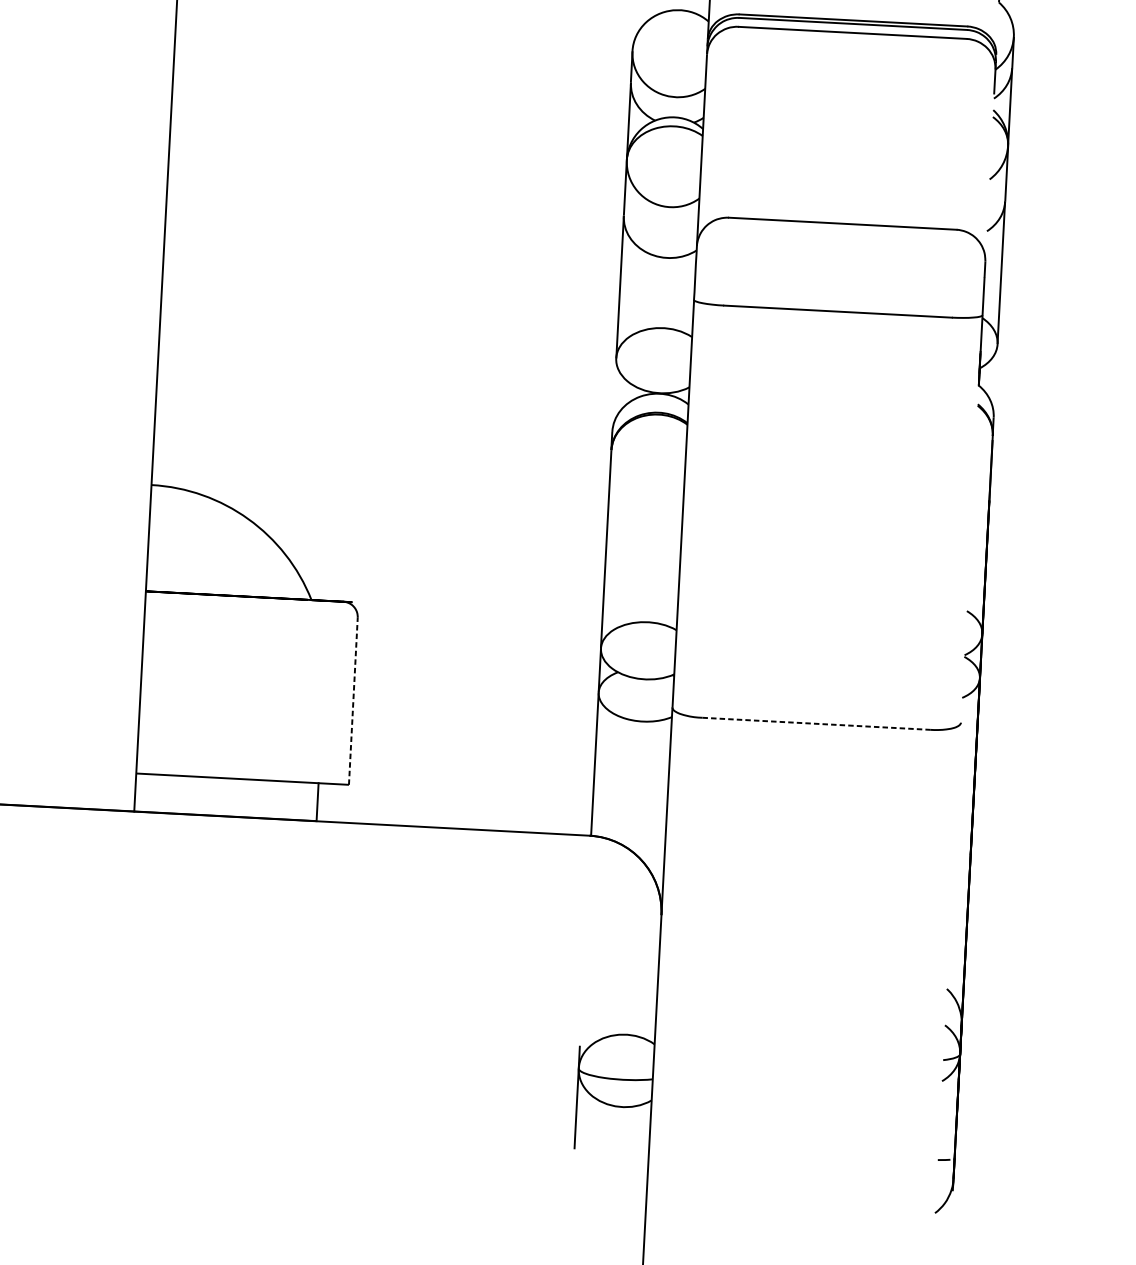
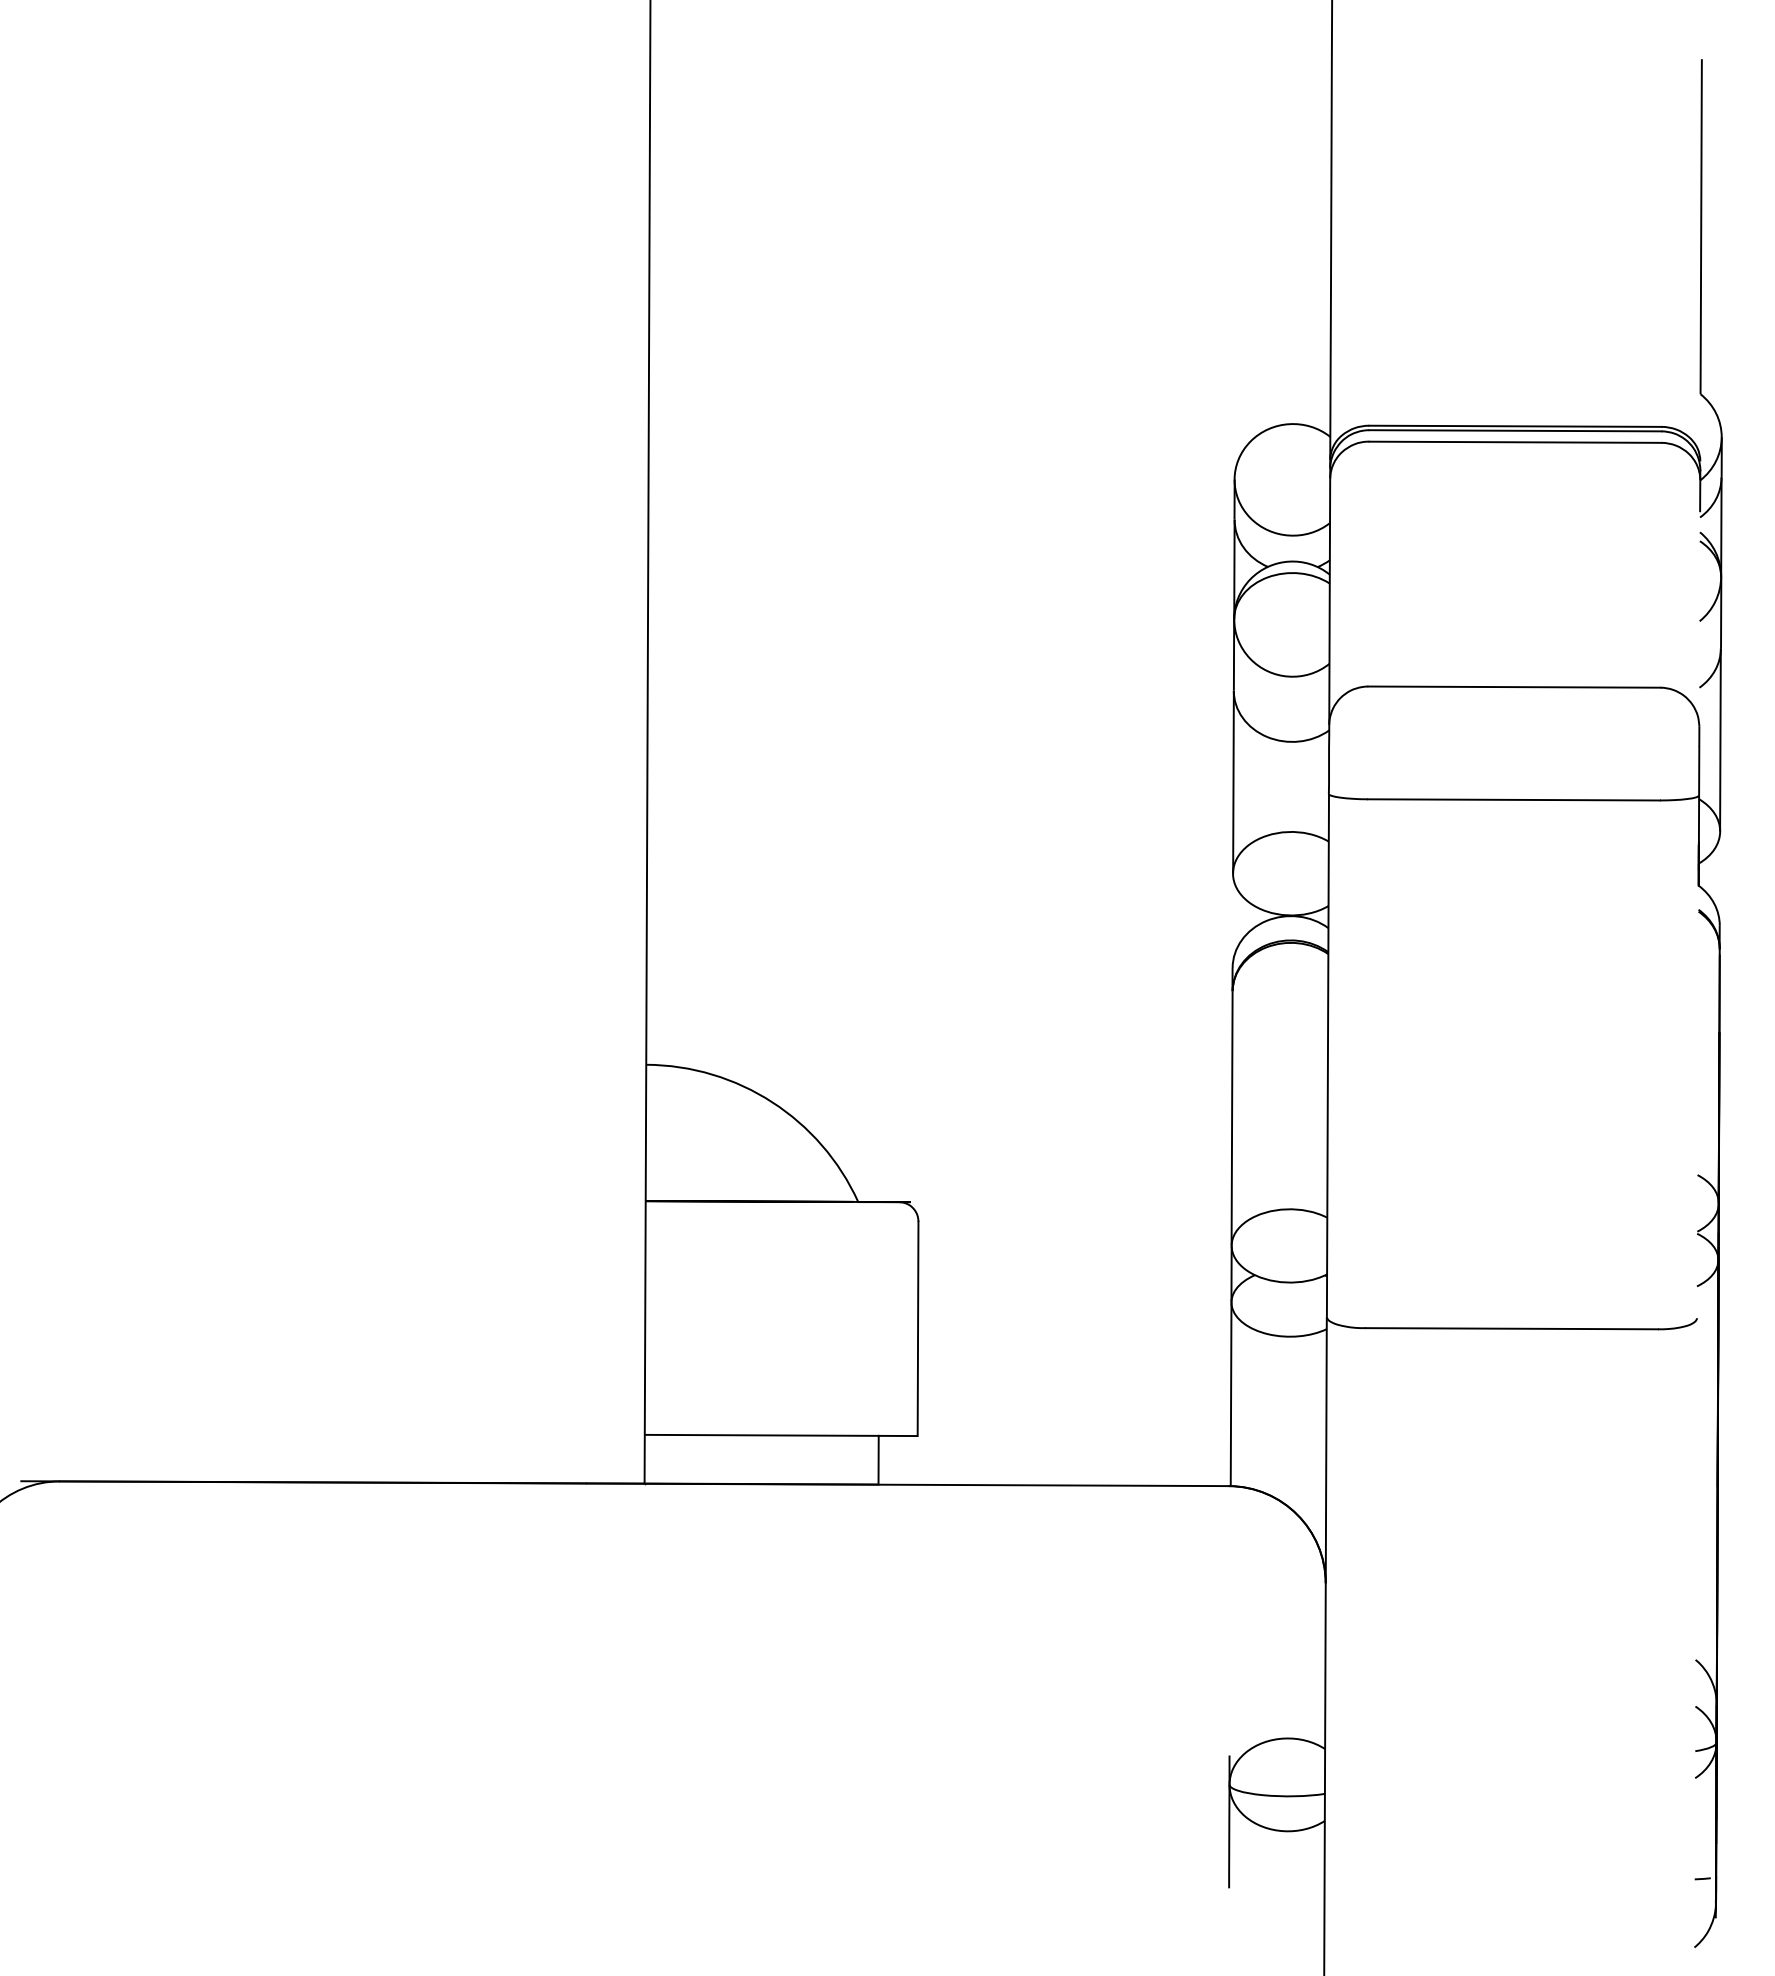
line: (353, 701) -> (918, 1328), dashed -> solid
line: (816, 723) -> (1512, 1328), dashed -> solid

